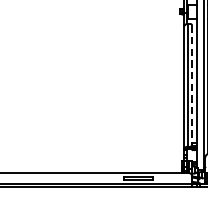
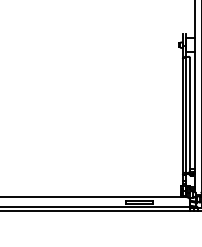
line: (192, 85) -> (190, 114), dashed -> solid

